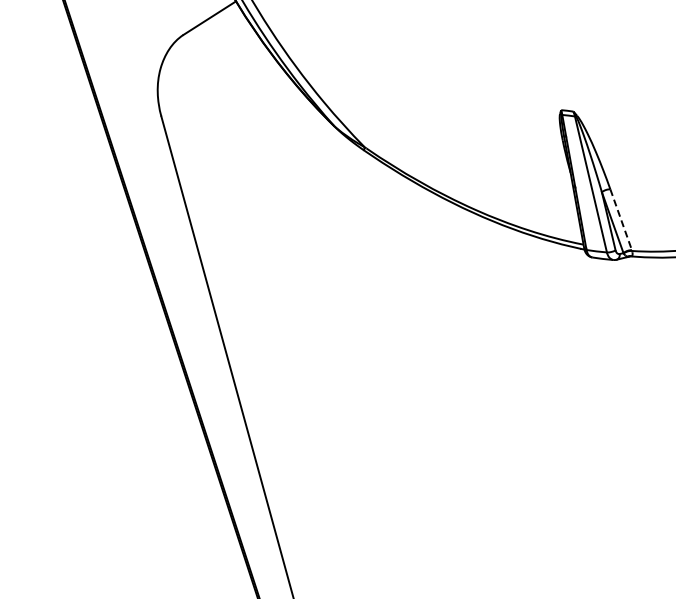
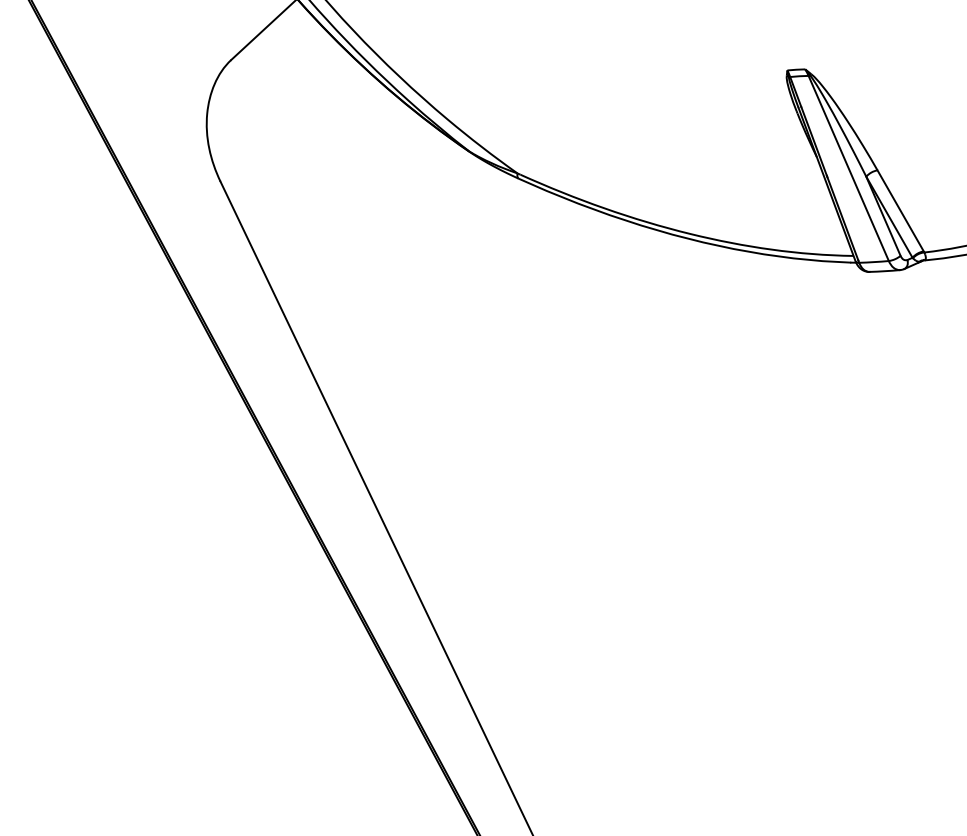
line: (621, 220) -> (901, 211), dashed -> solid

